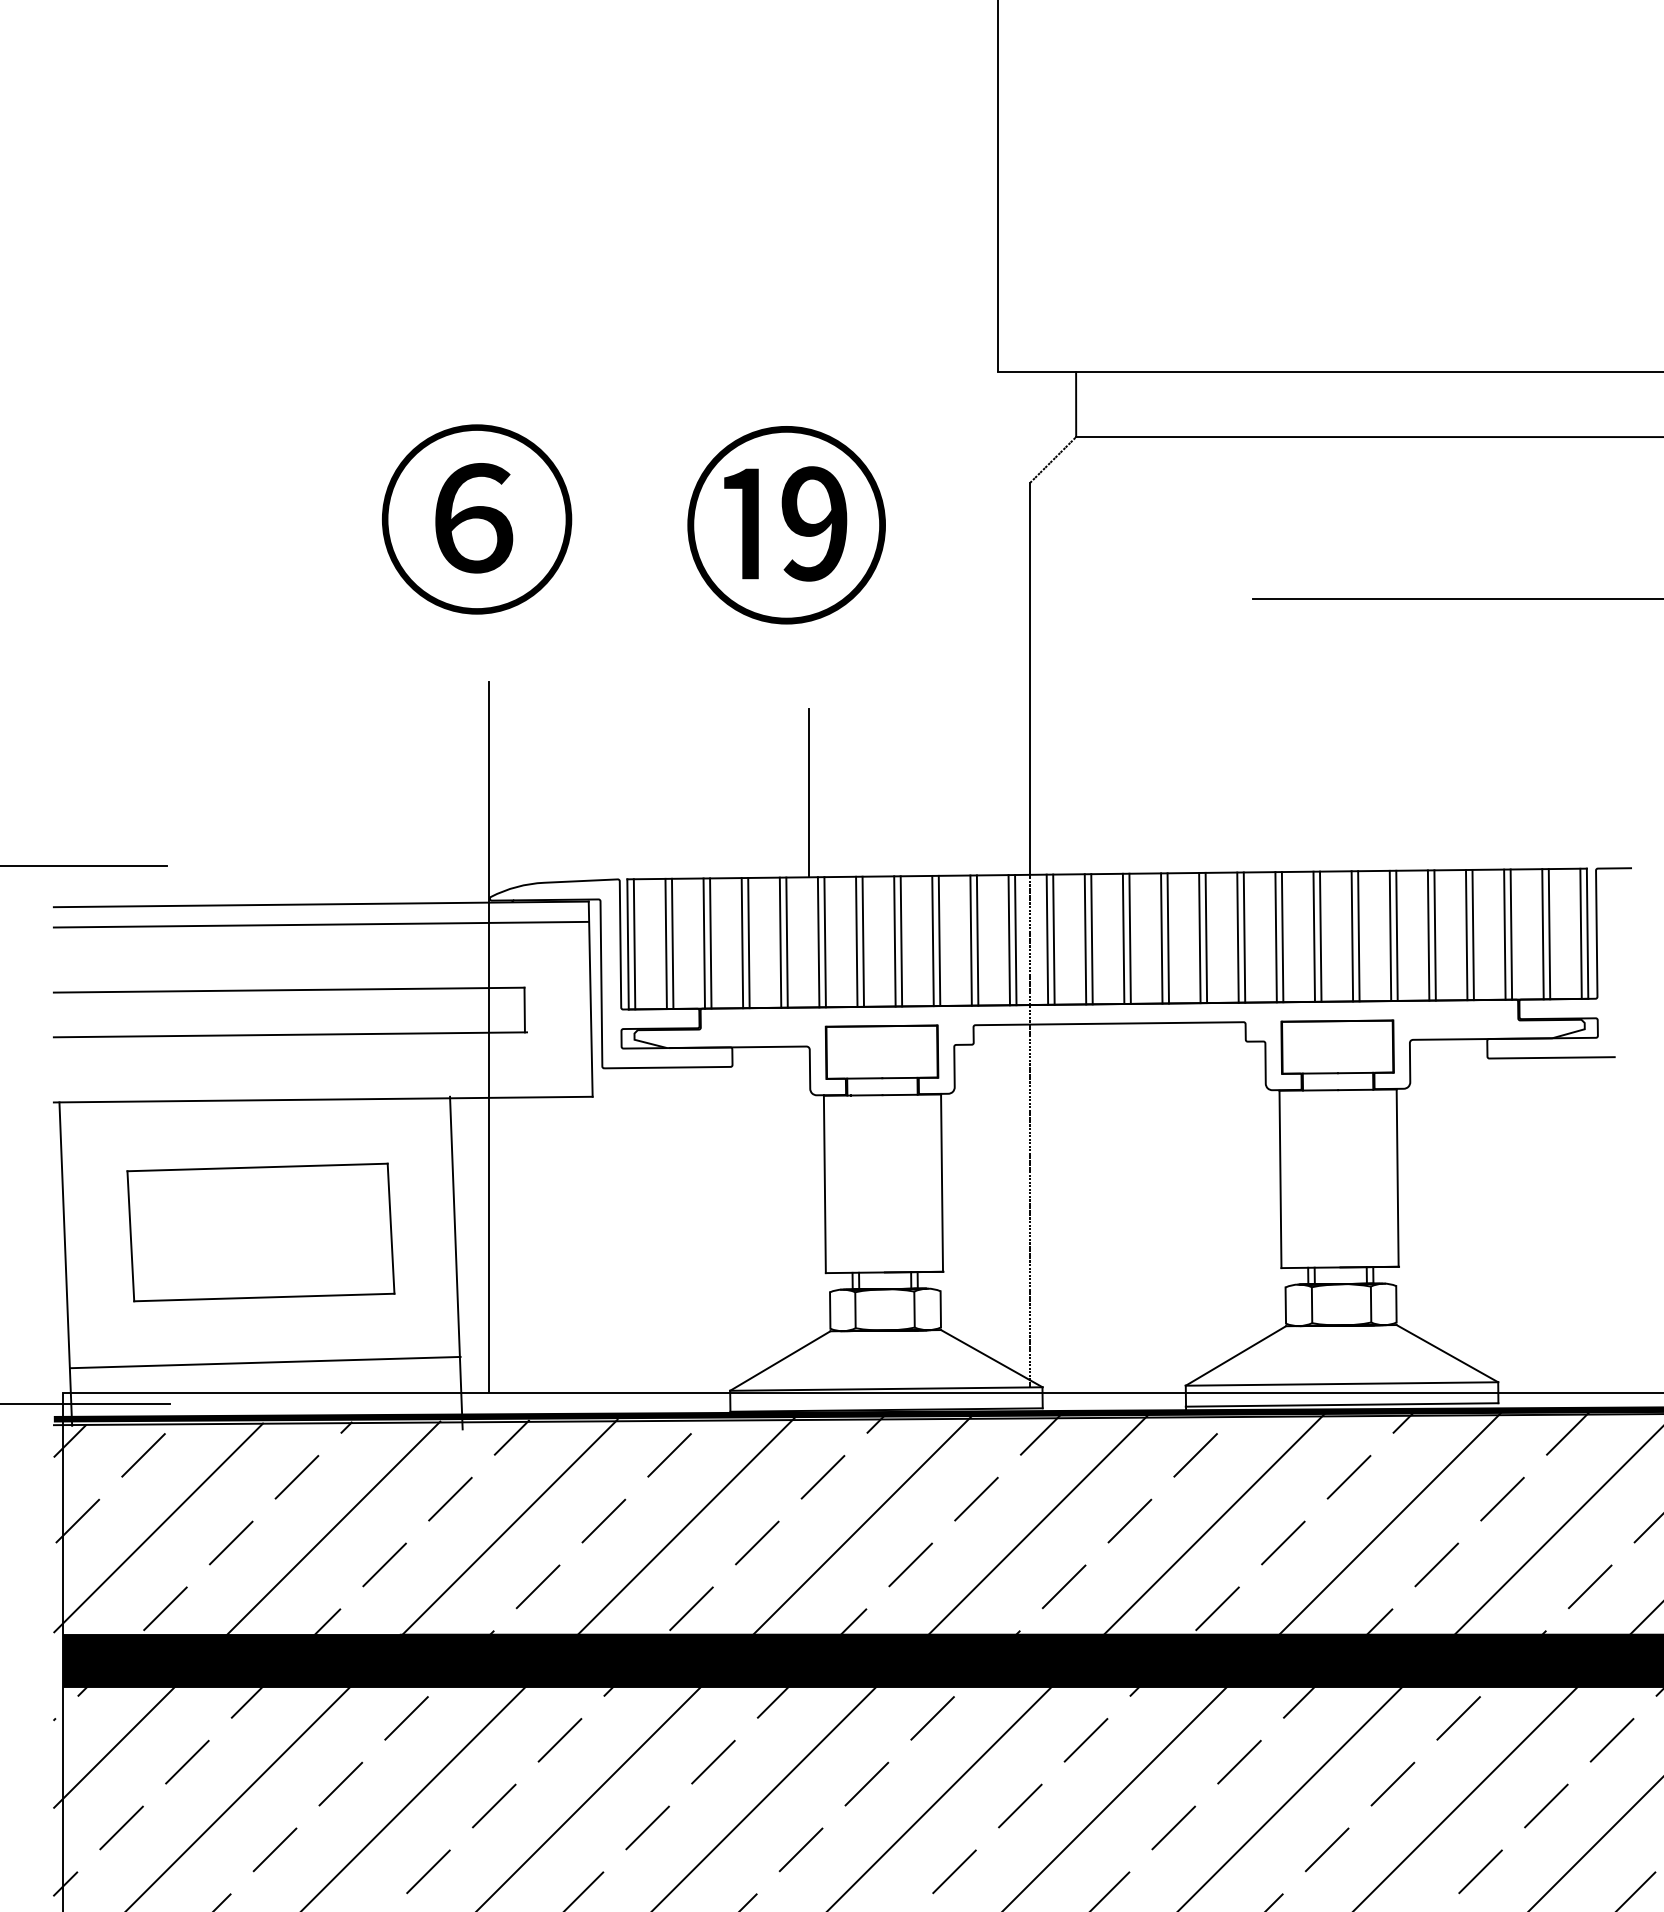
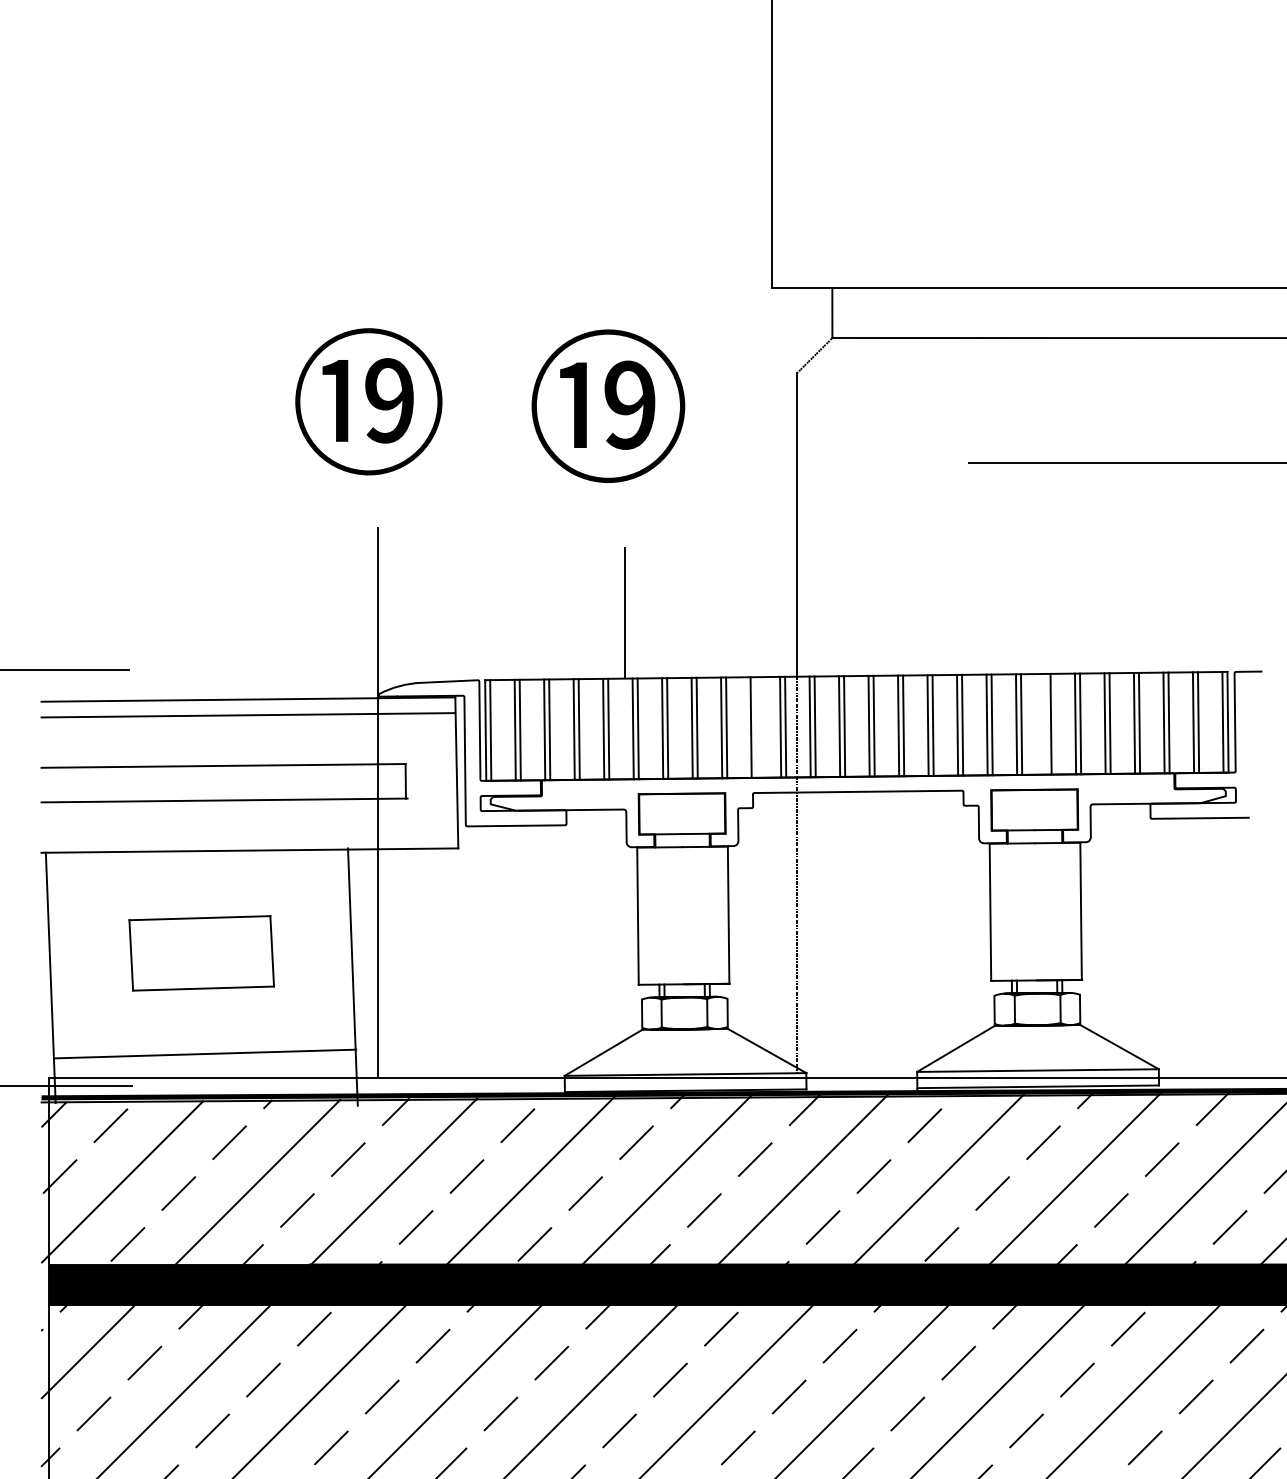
text: (475, 518) -> (367, 401), ⑥ -> ⑲
line: (1352, 936) -> (1046, 724), removed
line: (977, 940) -> (756, 727), removed
part: (260, 1232) -> (201, 953), size x0.7

